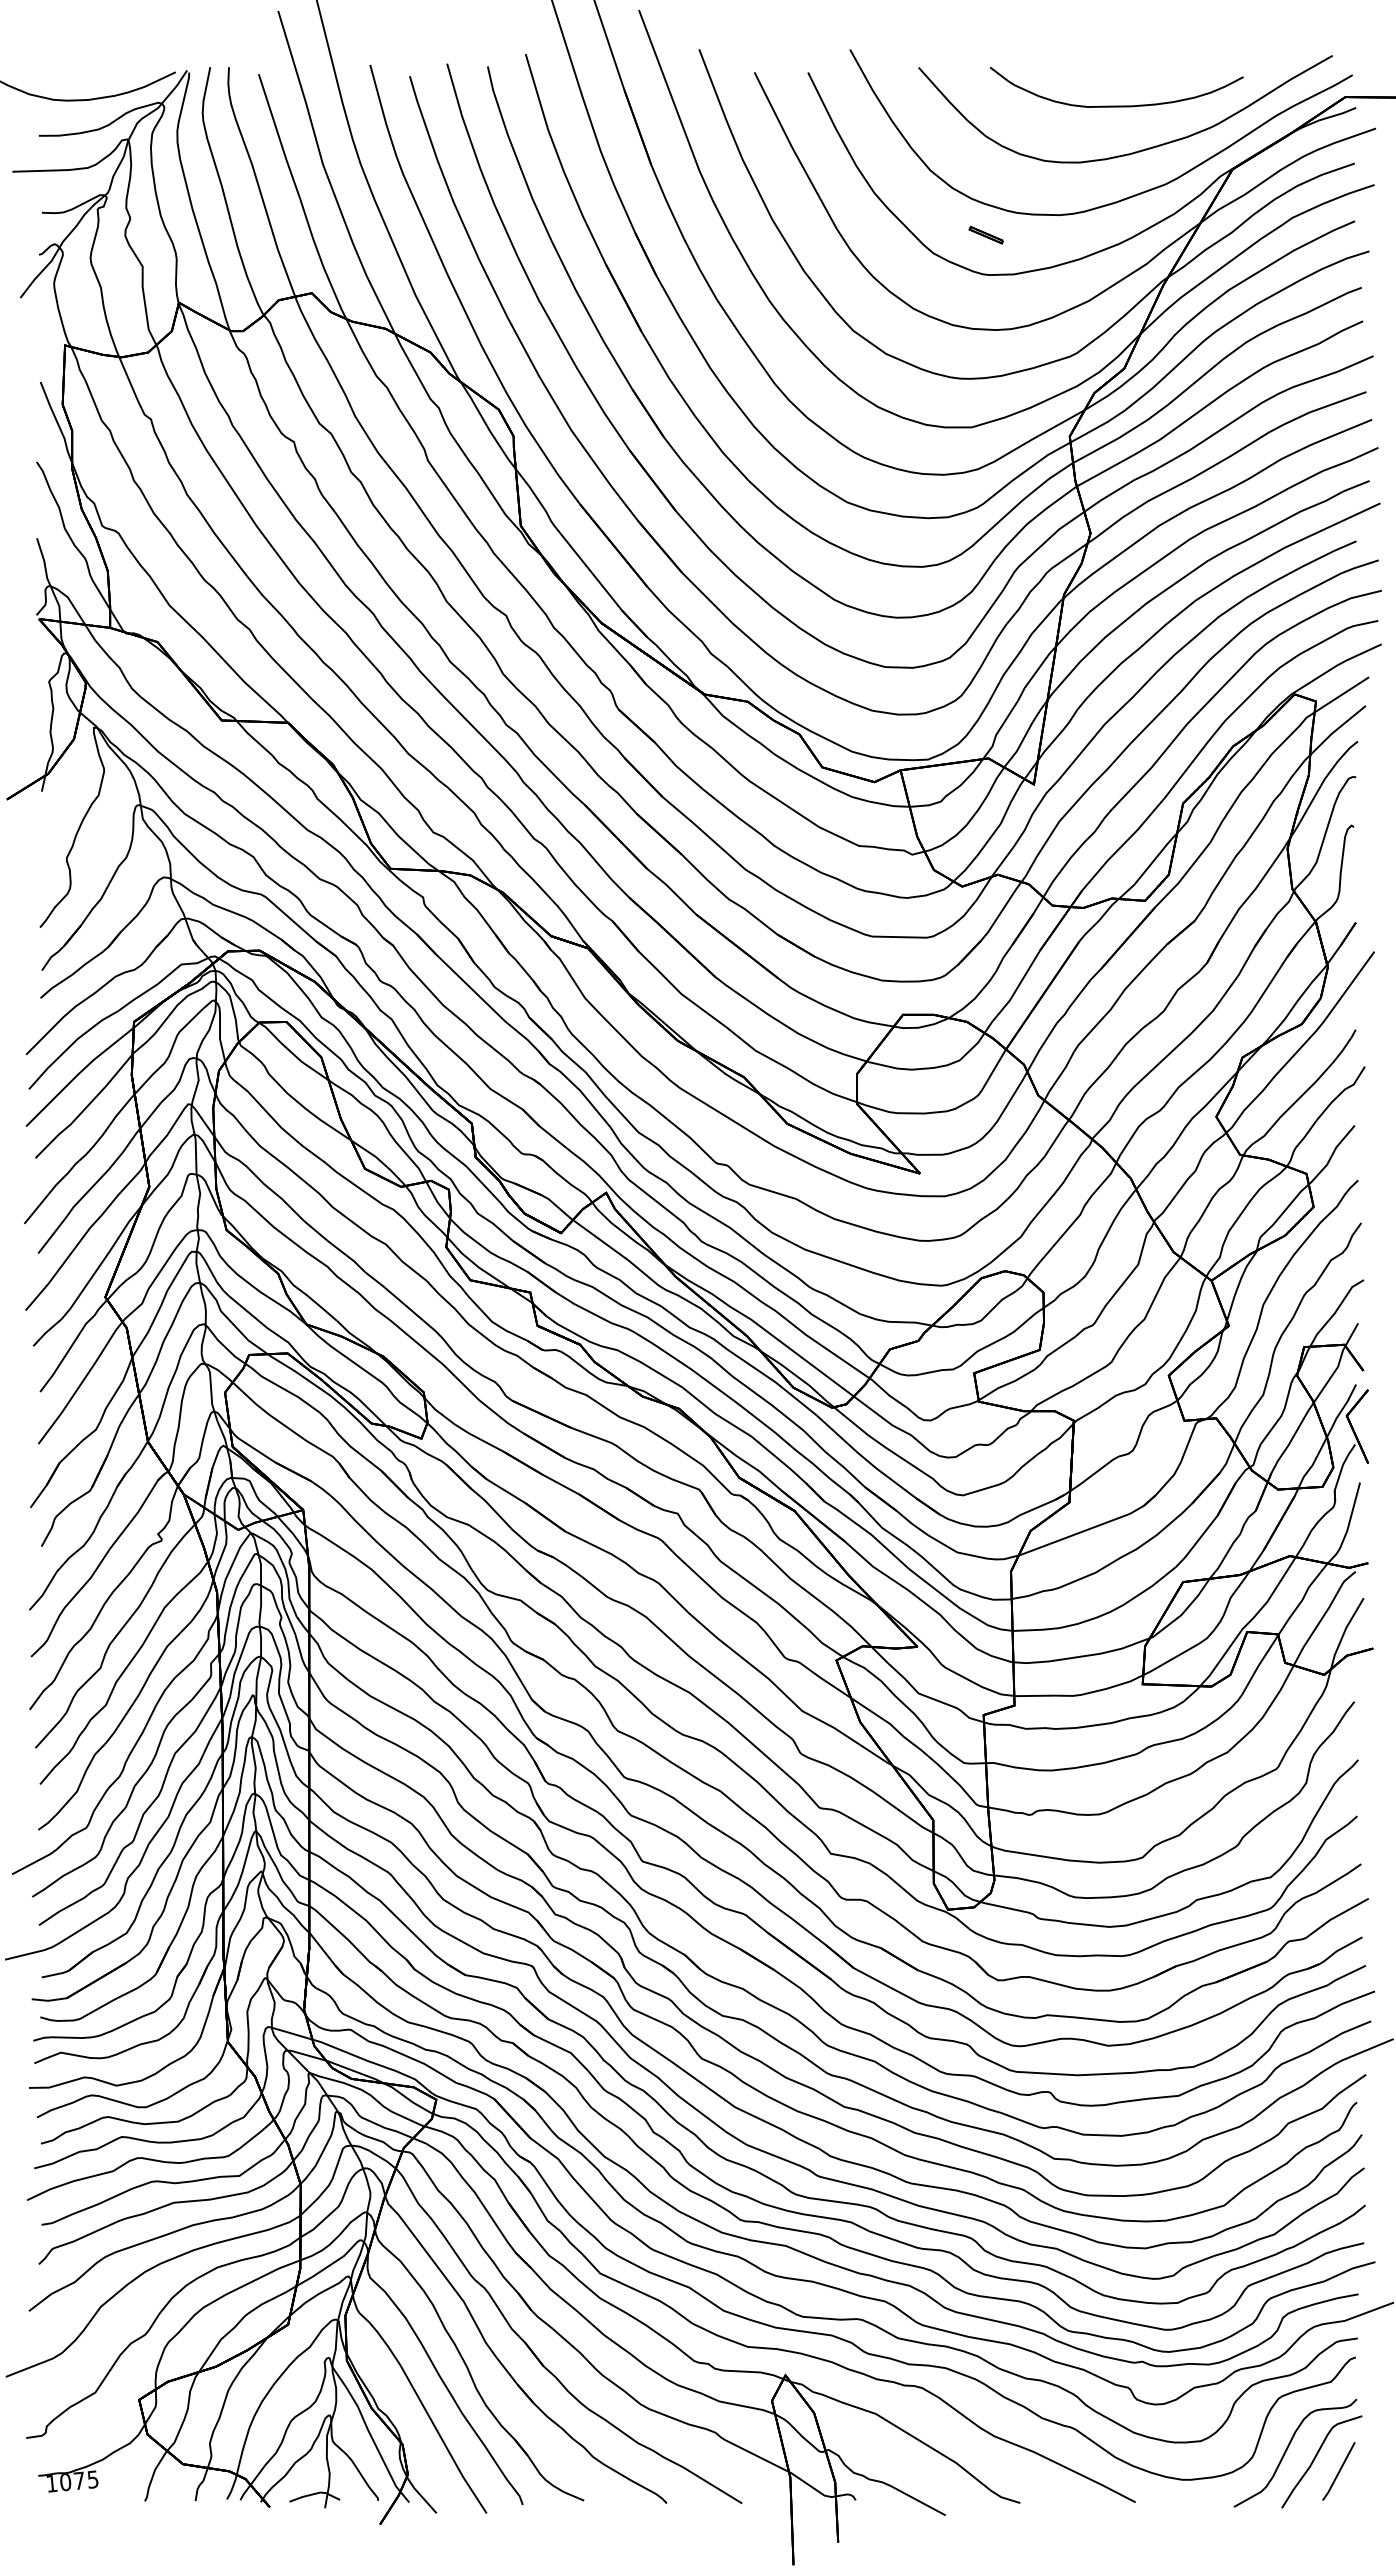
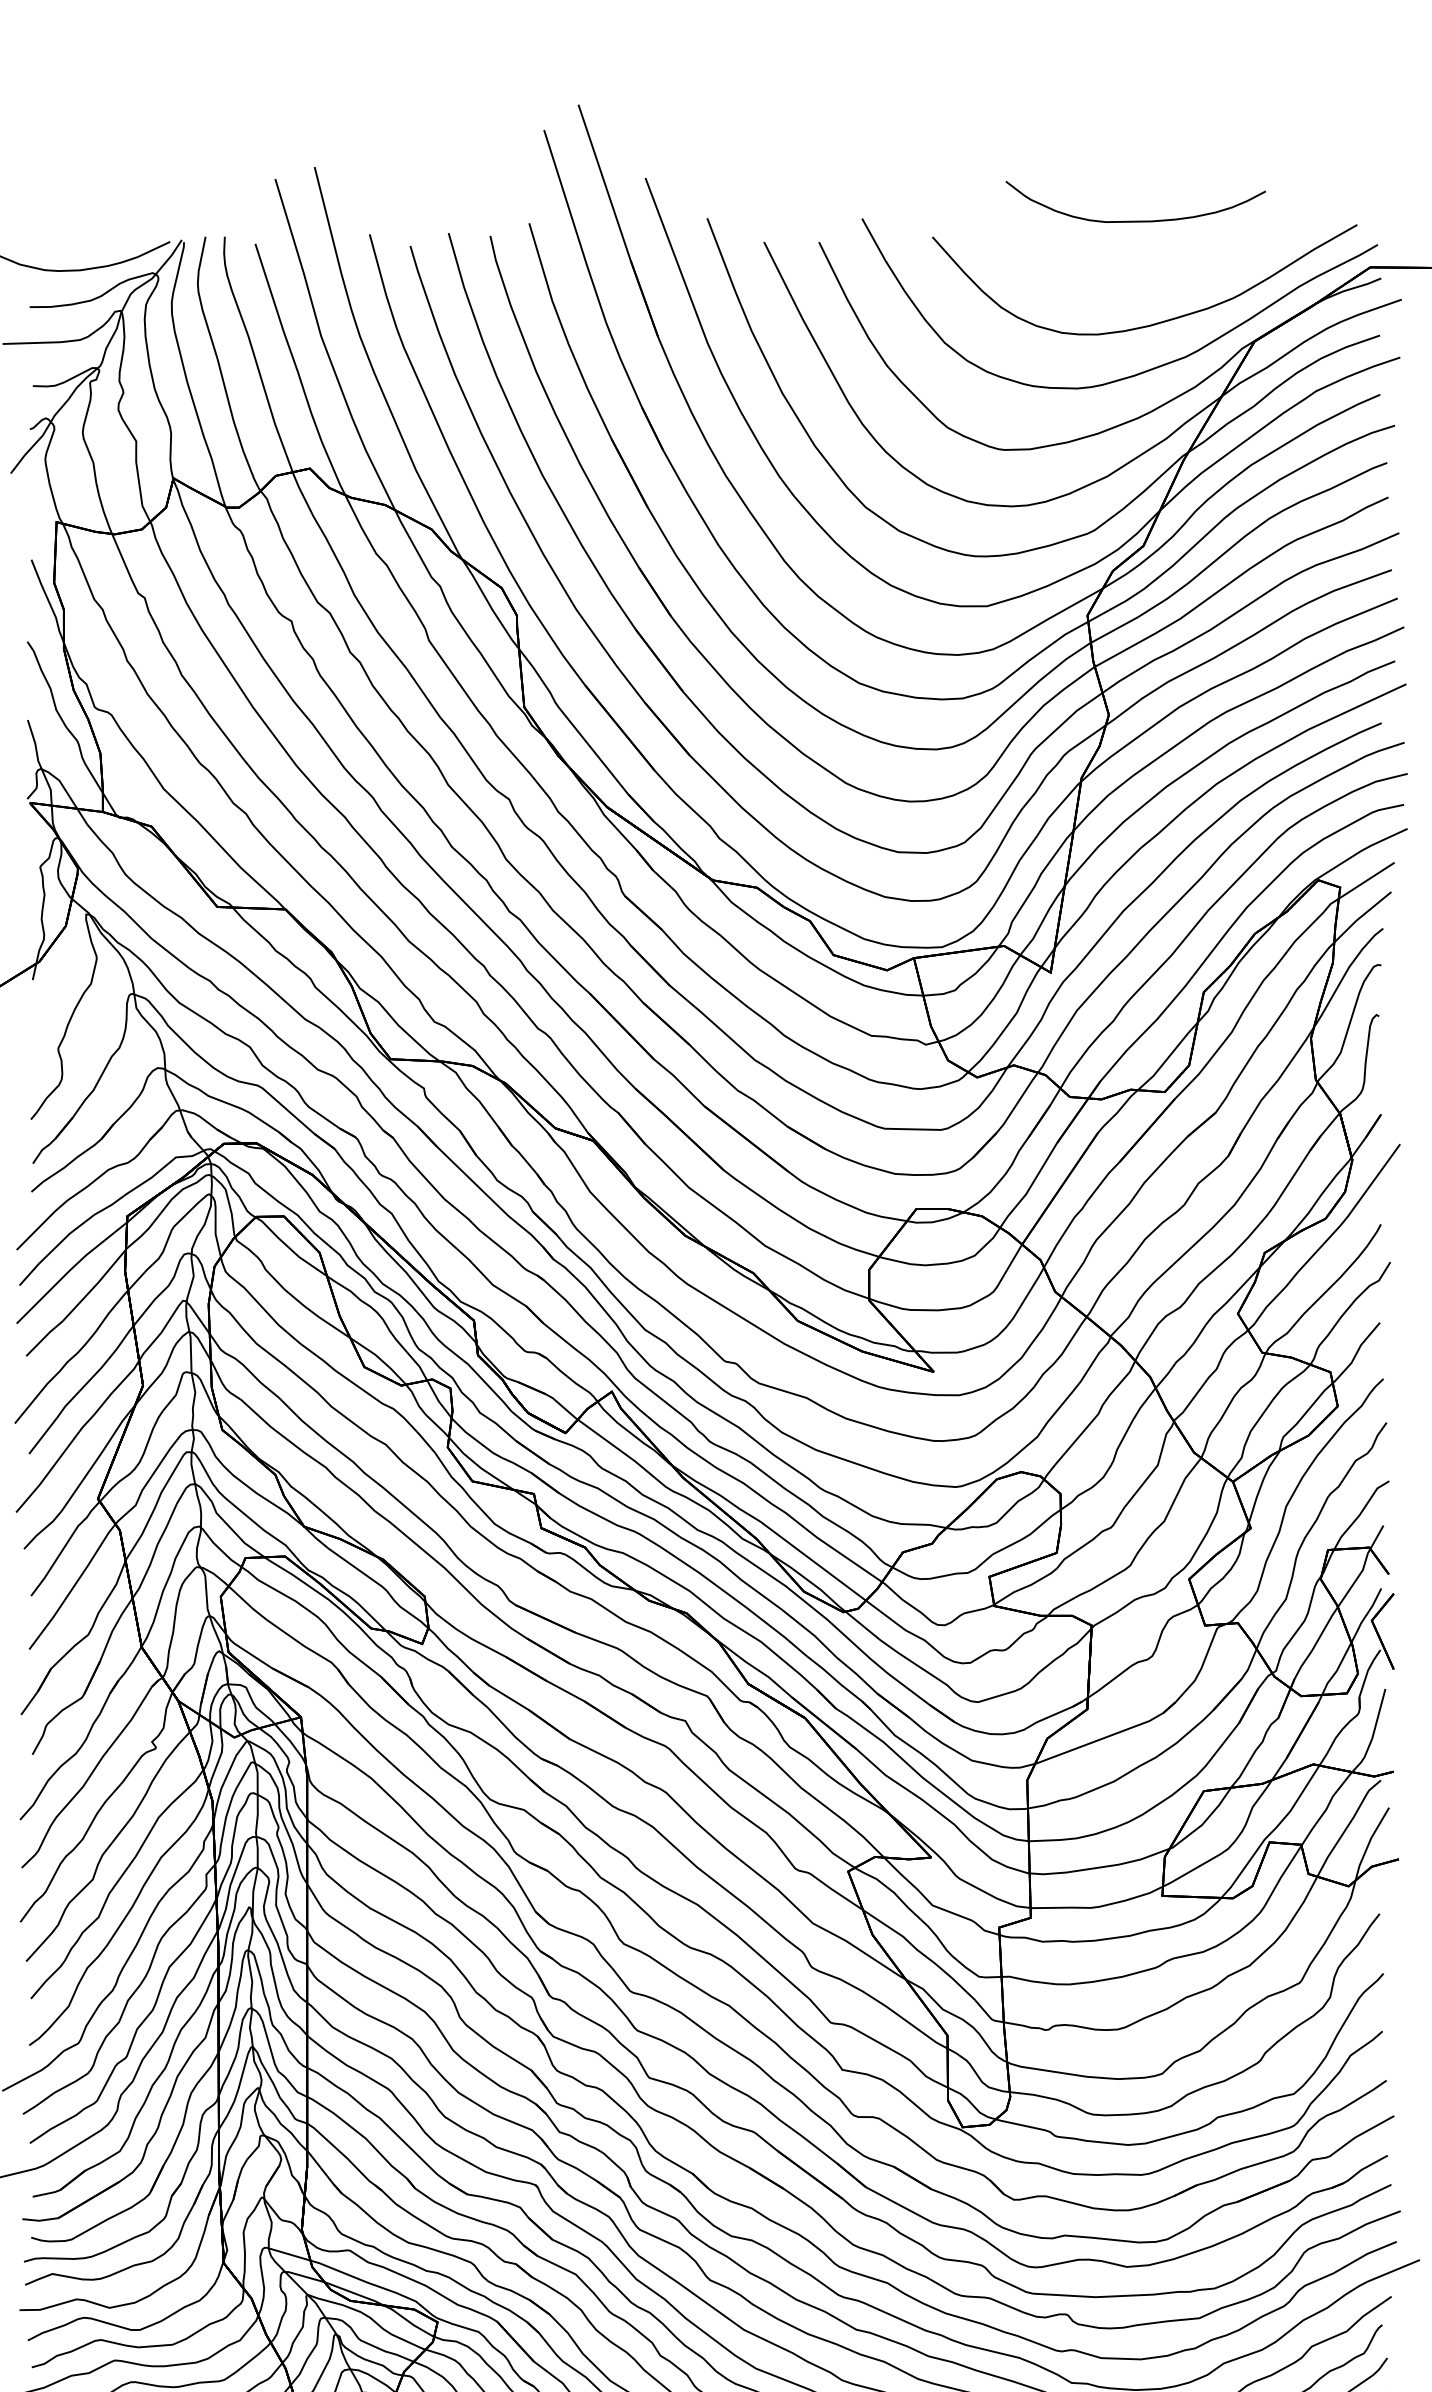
part: (1116, 105) -> (1135, 220), moved
part: (985, 234) -> (1001, 408), removed

